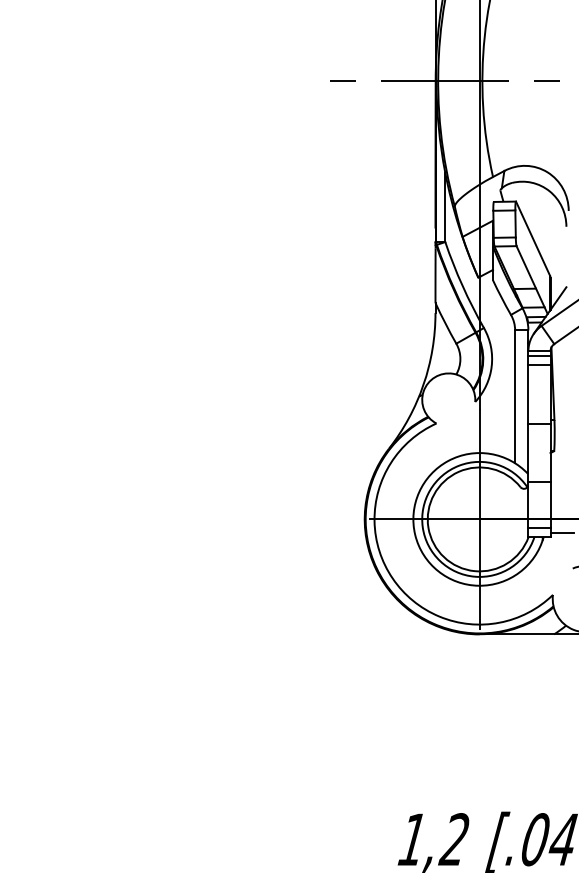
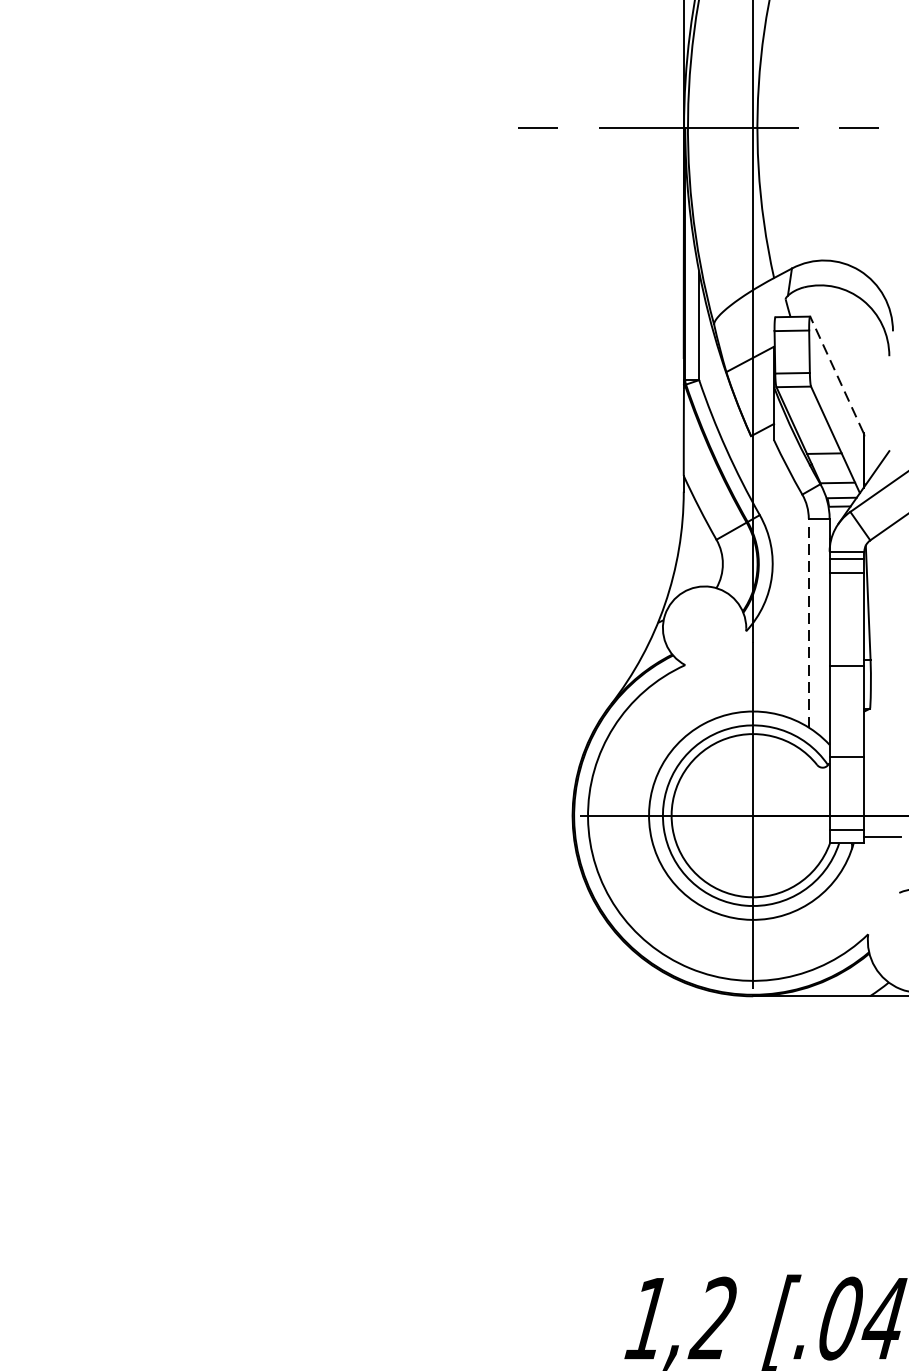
line: (533, 238) -> (837, 374), solid -> dashed
line: (515, 396) -> (809, 622), solid -> dashed

